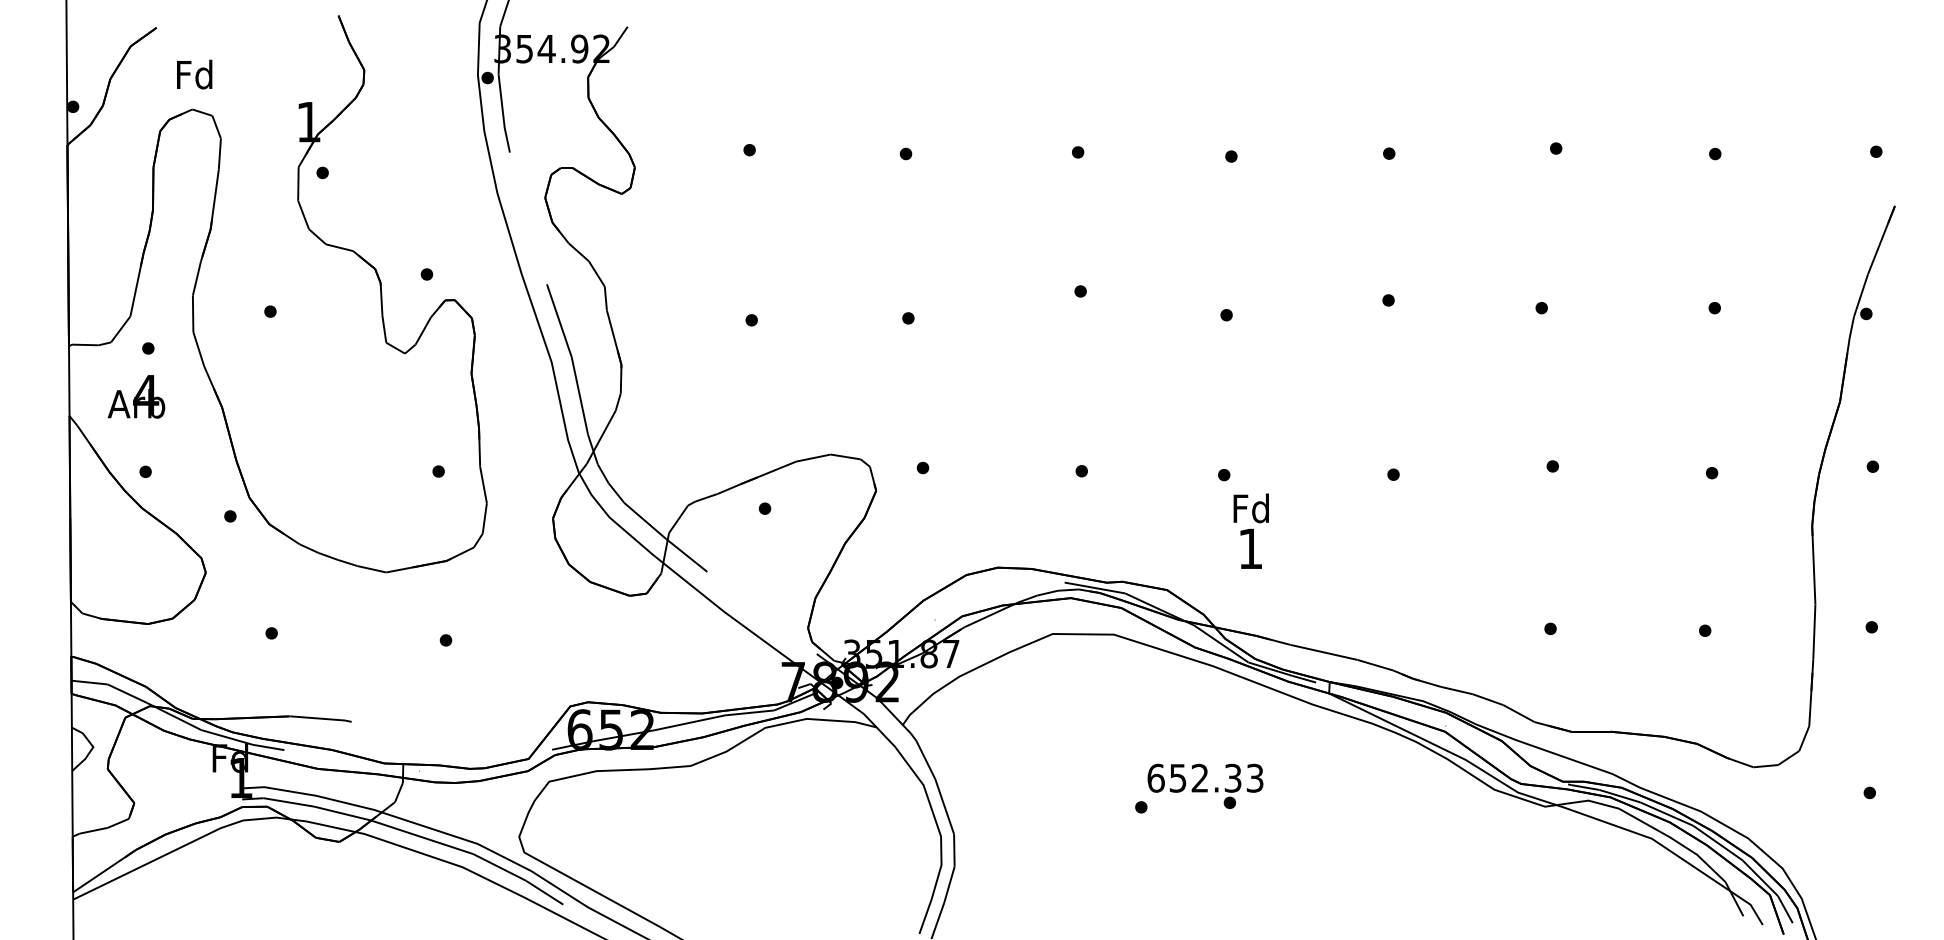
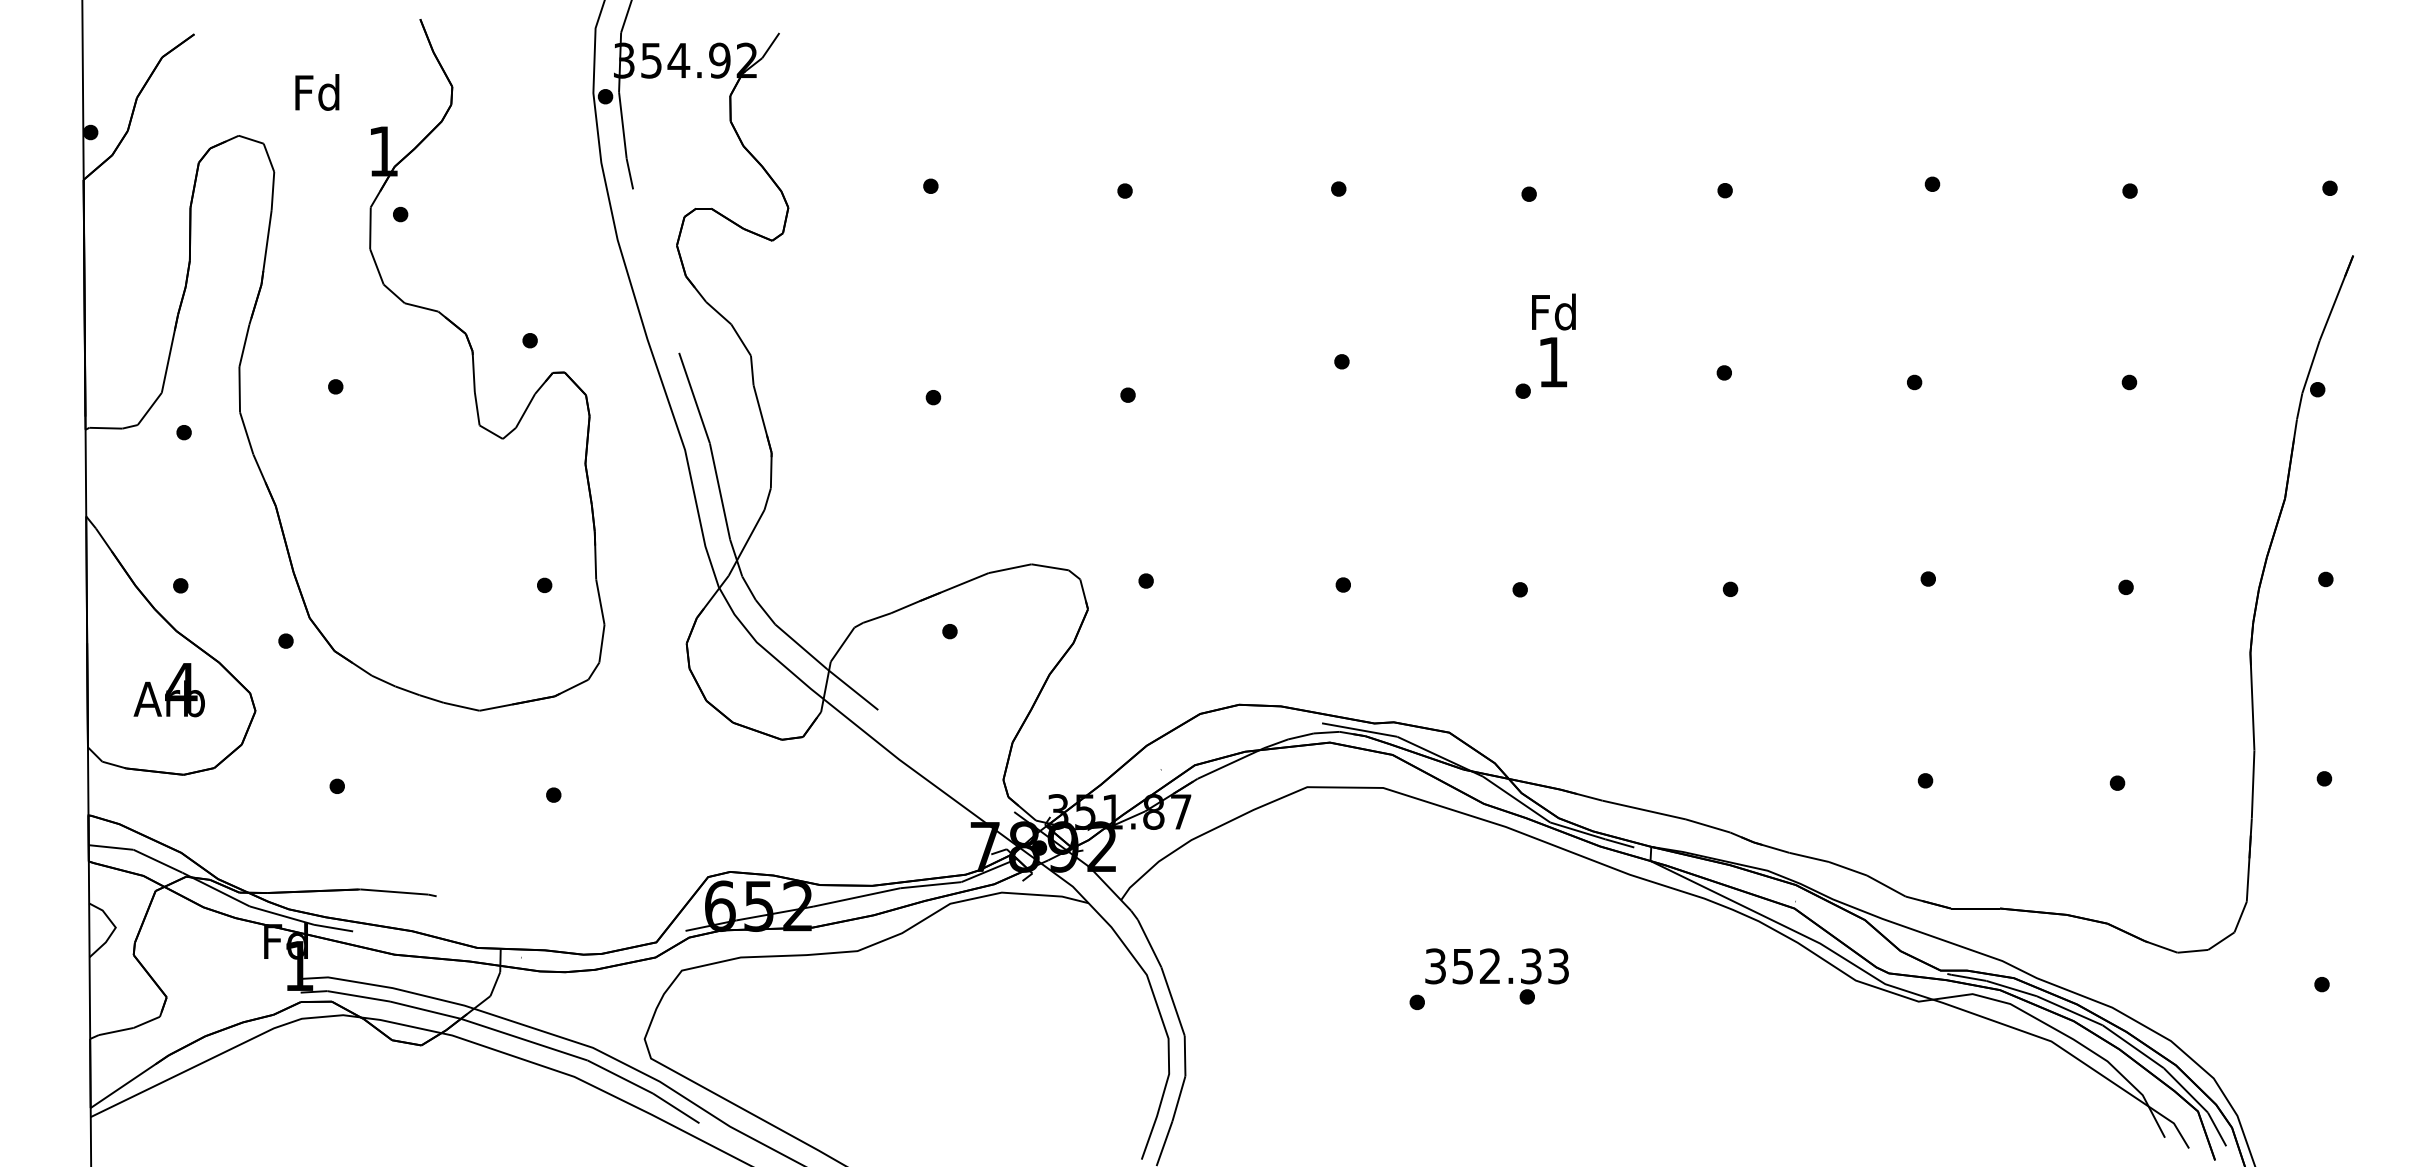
text: (194, 74) -> (317, 92), moved
text: (136, 396) -> (169, 689), moved
text: (1250, 530) -> (1552, 339), moved
text: (1155, 777) -> (1434, 965), 652.33 -> 352.33

